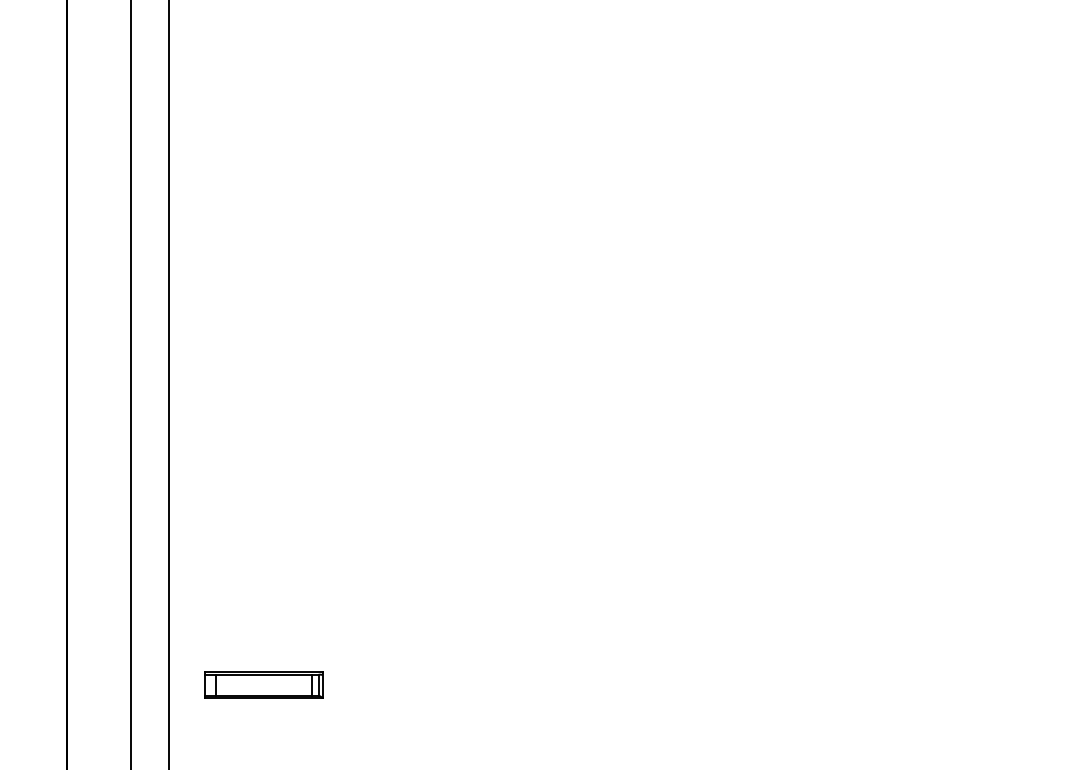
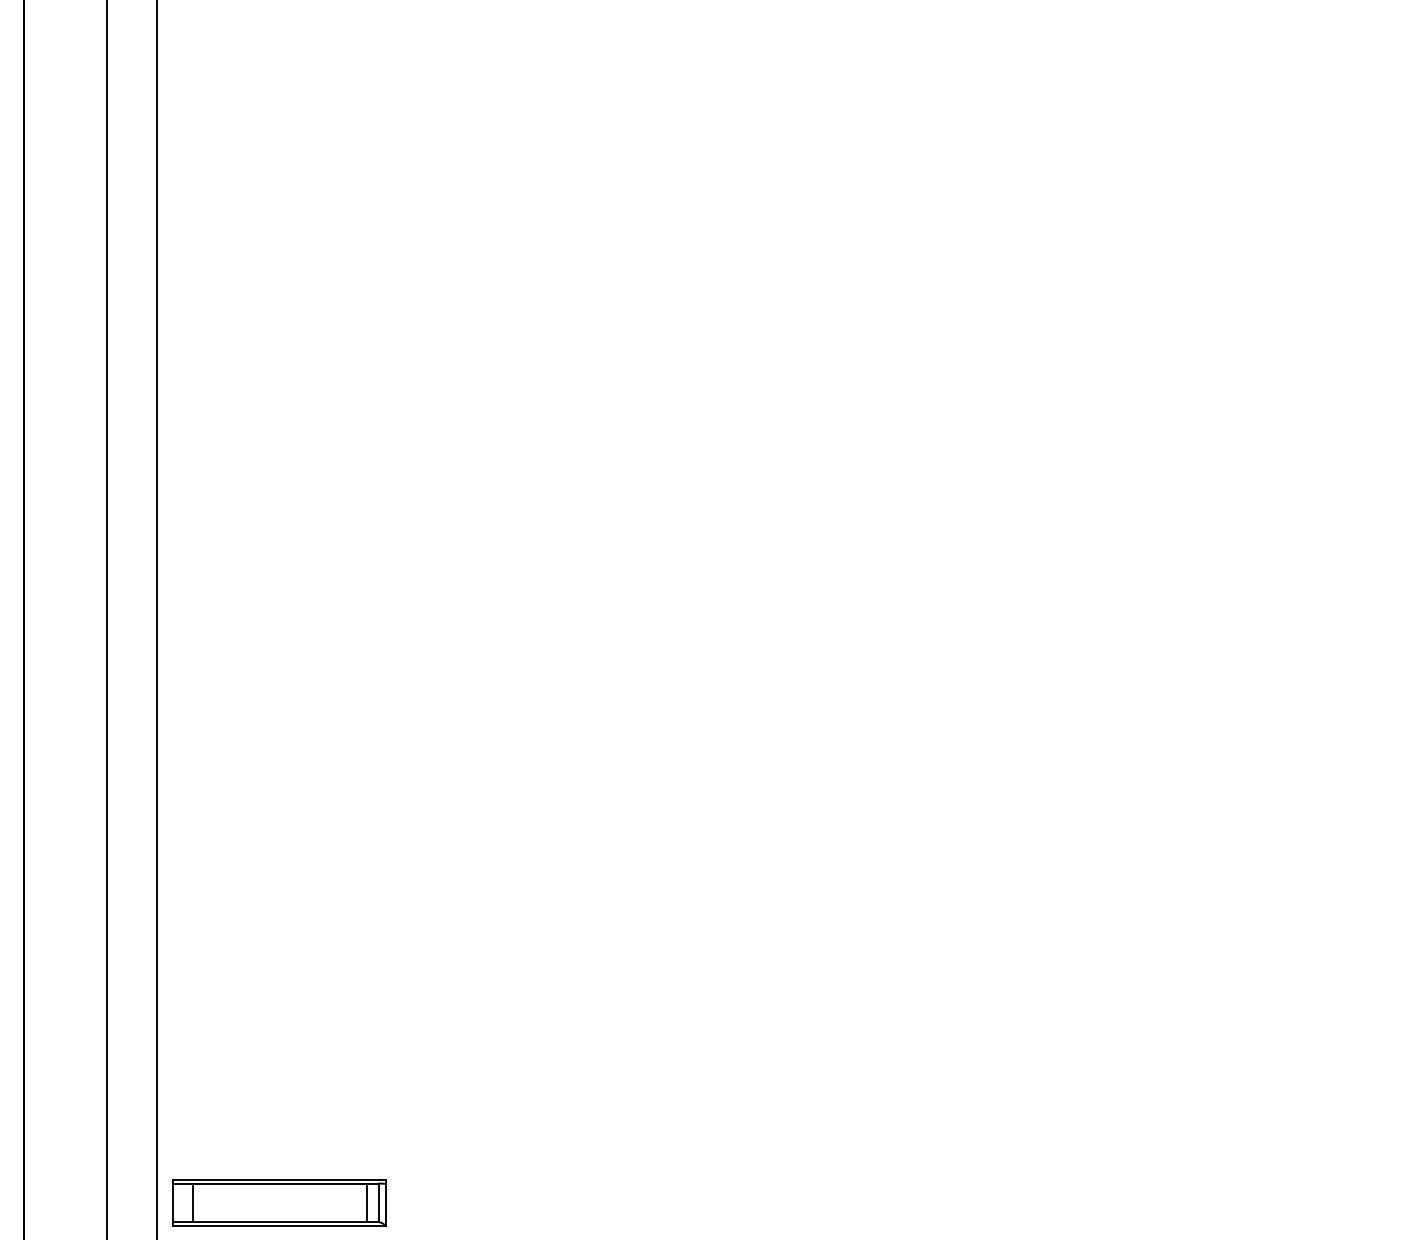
part: (263, 685) -> (279, 1202), size x1.4

